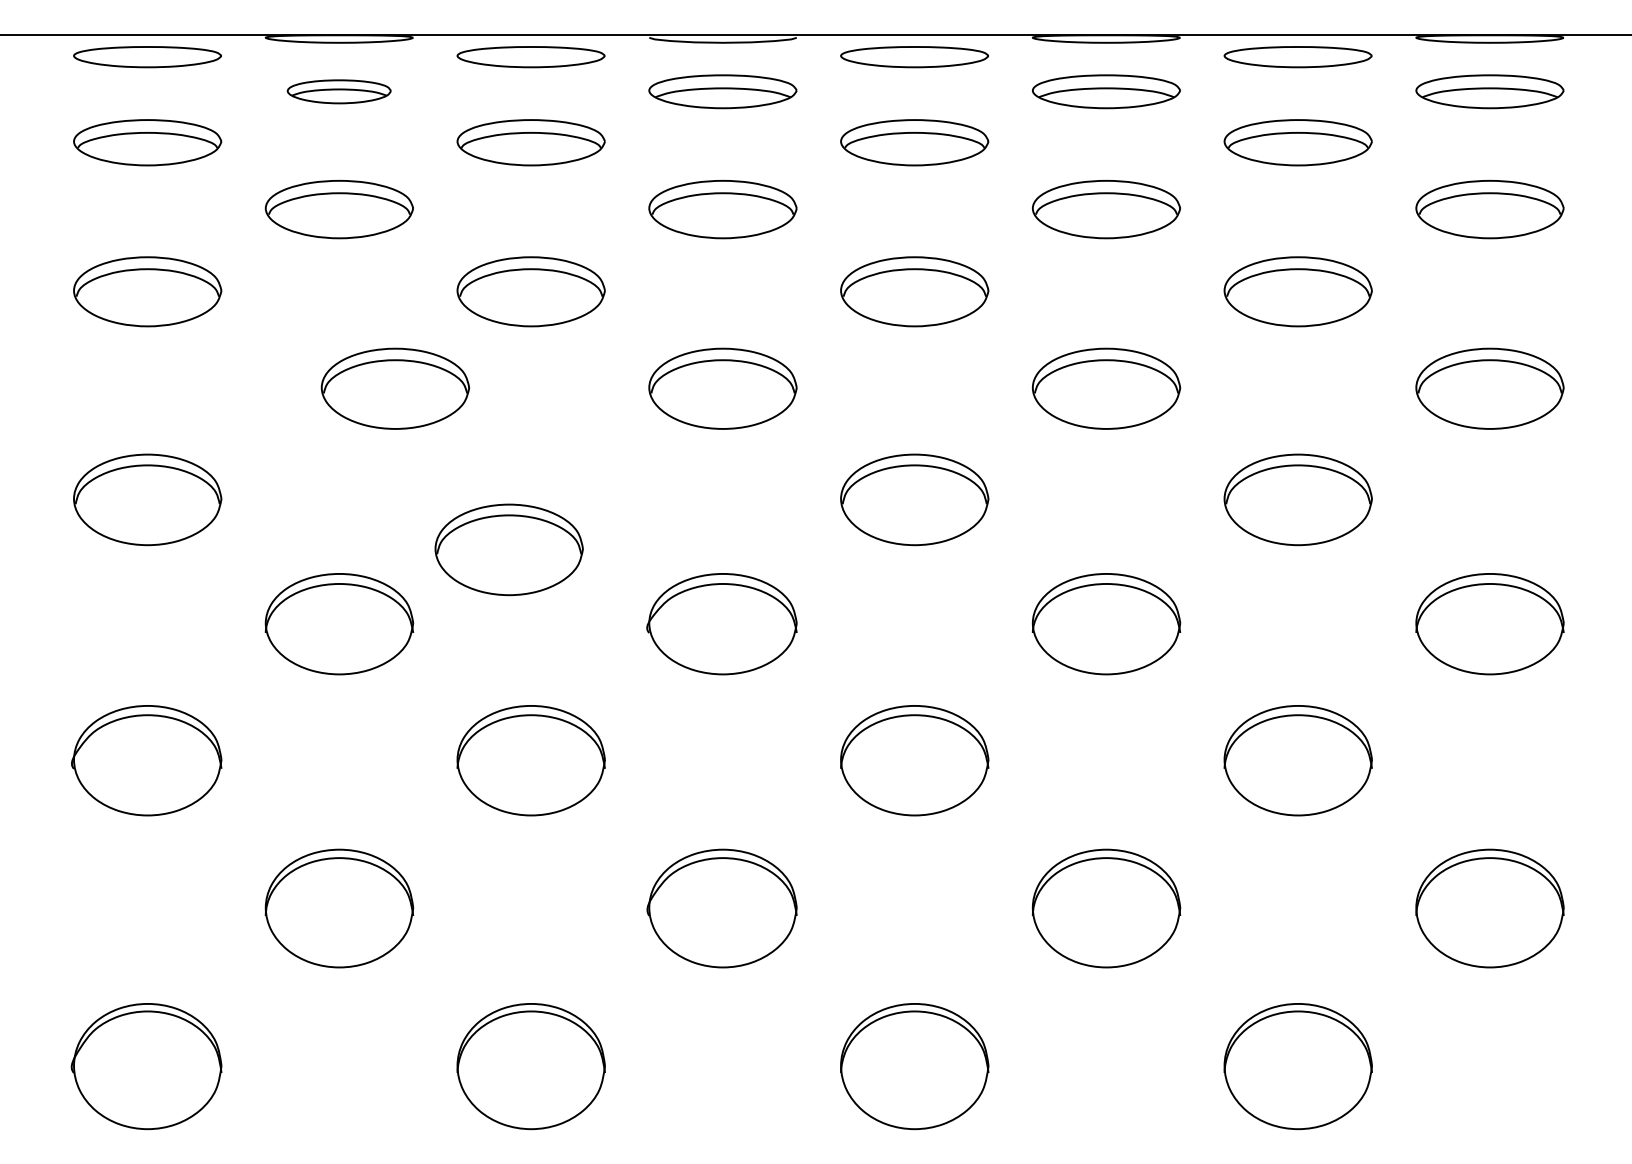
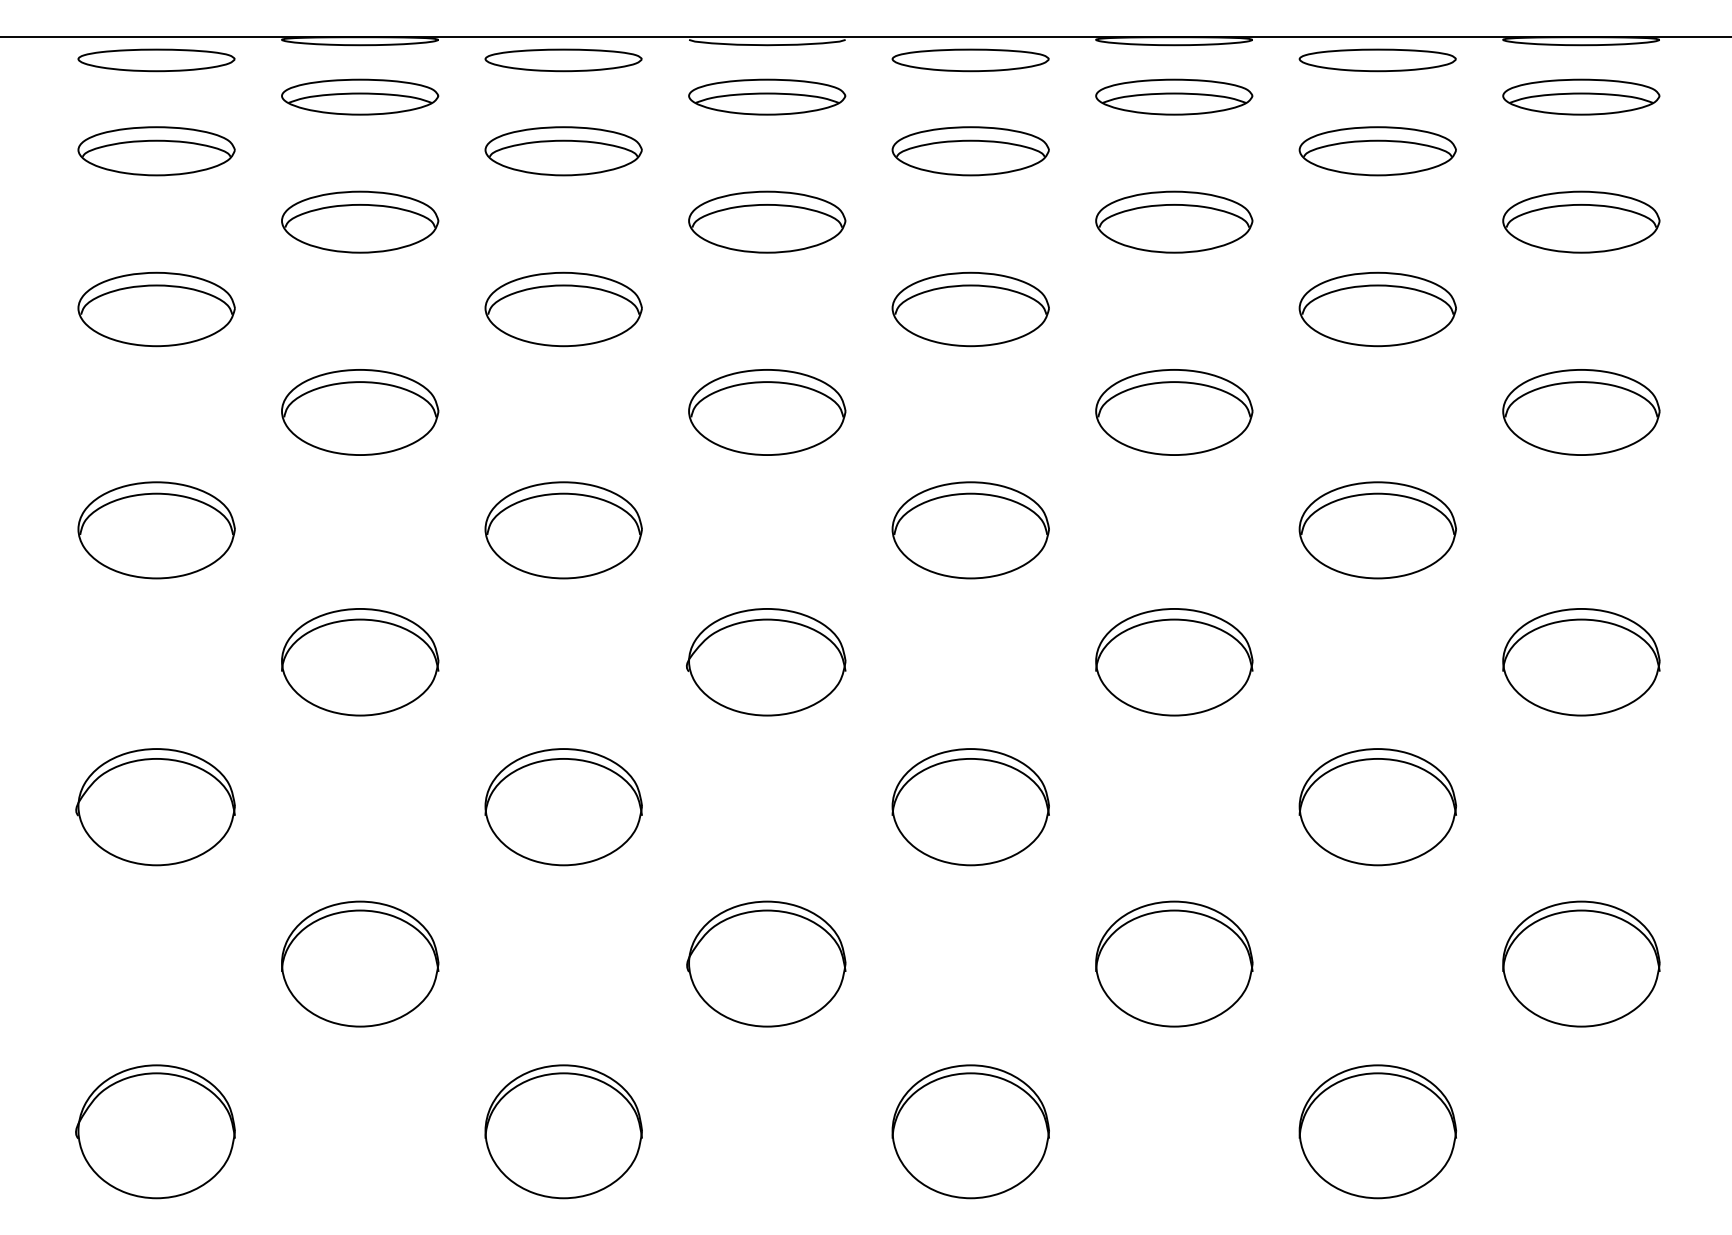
part: (338, 91) -> (359, 96), size x1.43
part: (395, 388) -> (360, 412), moved
part: (508, 549) -> (562, 529), moved

